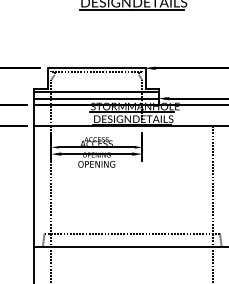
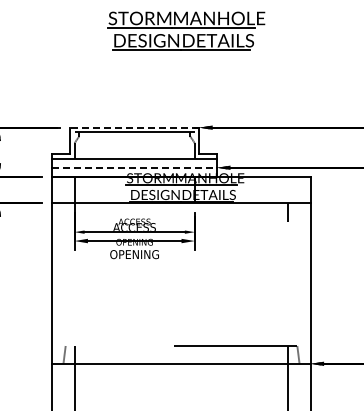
line: (96, 68) -> (134, 127), solid -> dashed
line: (97, 98) -> (135, 167), solid -> dashed

